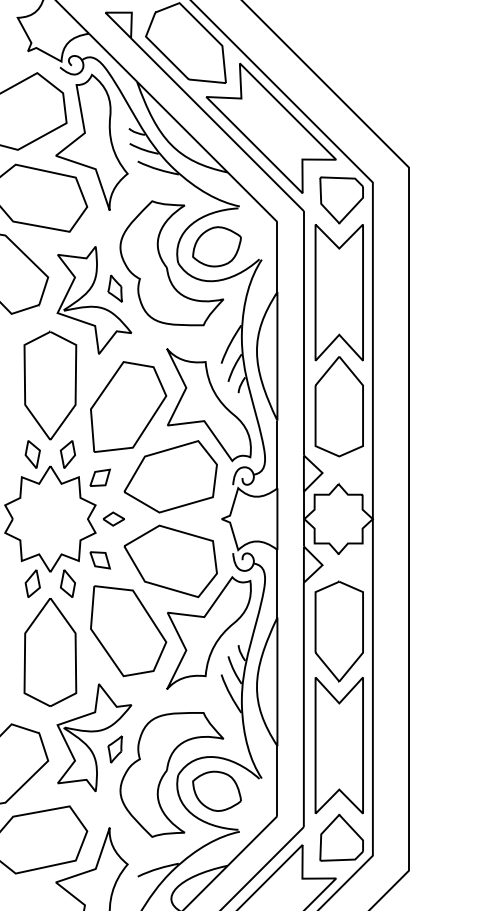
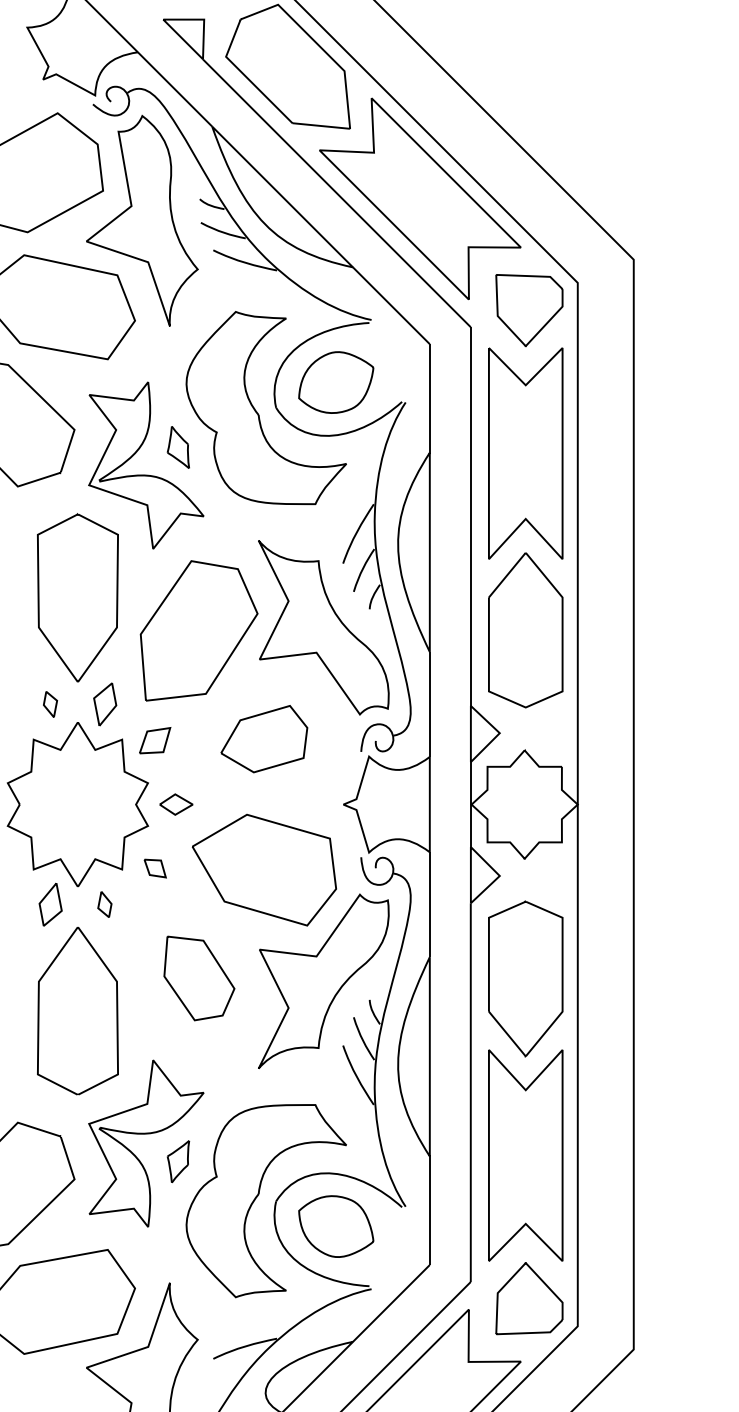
part: (32, 454) -> (50, 704), size x0.6
part: (170, 476) -> (264, 738), size x0.6
part: (100, 560) -> (155, 868), size x0.7
part: (67, 583) -> (104, 904), size x0.6
part: (128, 631) -> (199, 978), size x0.6

